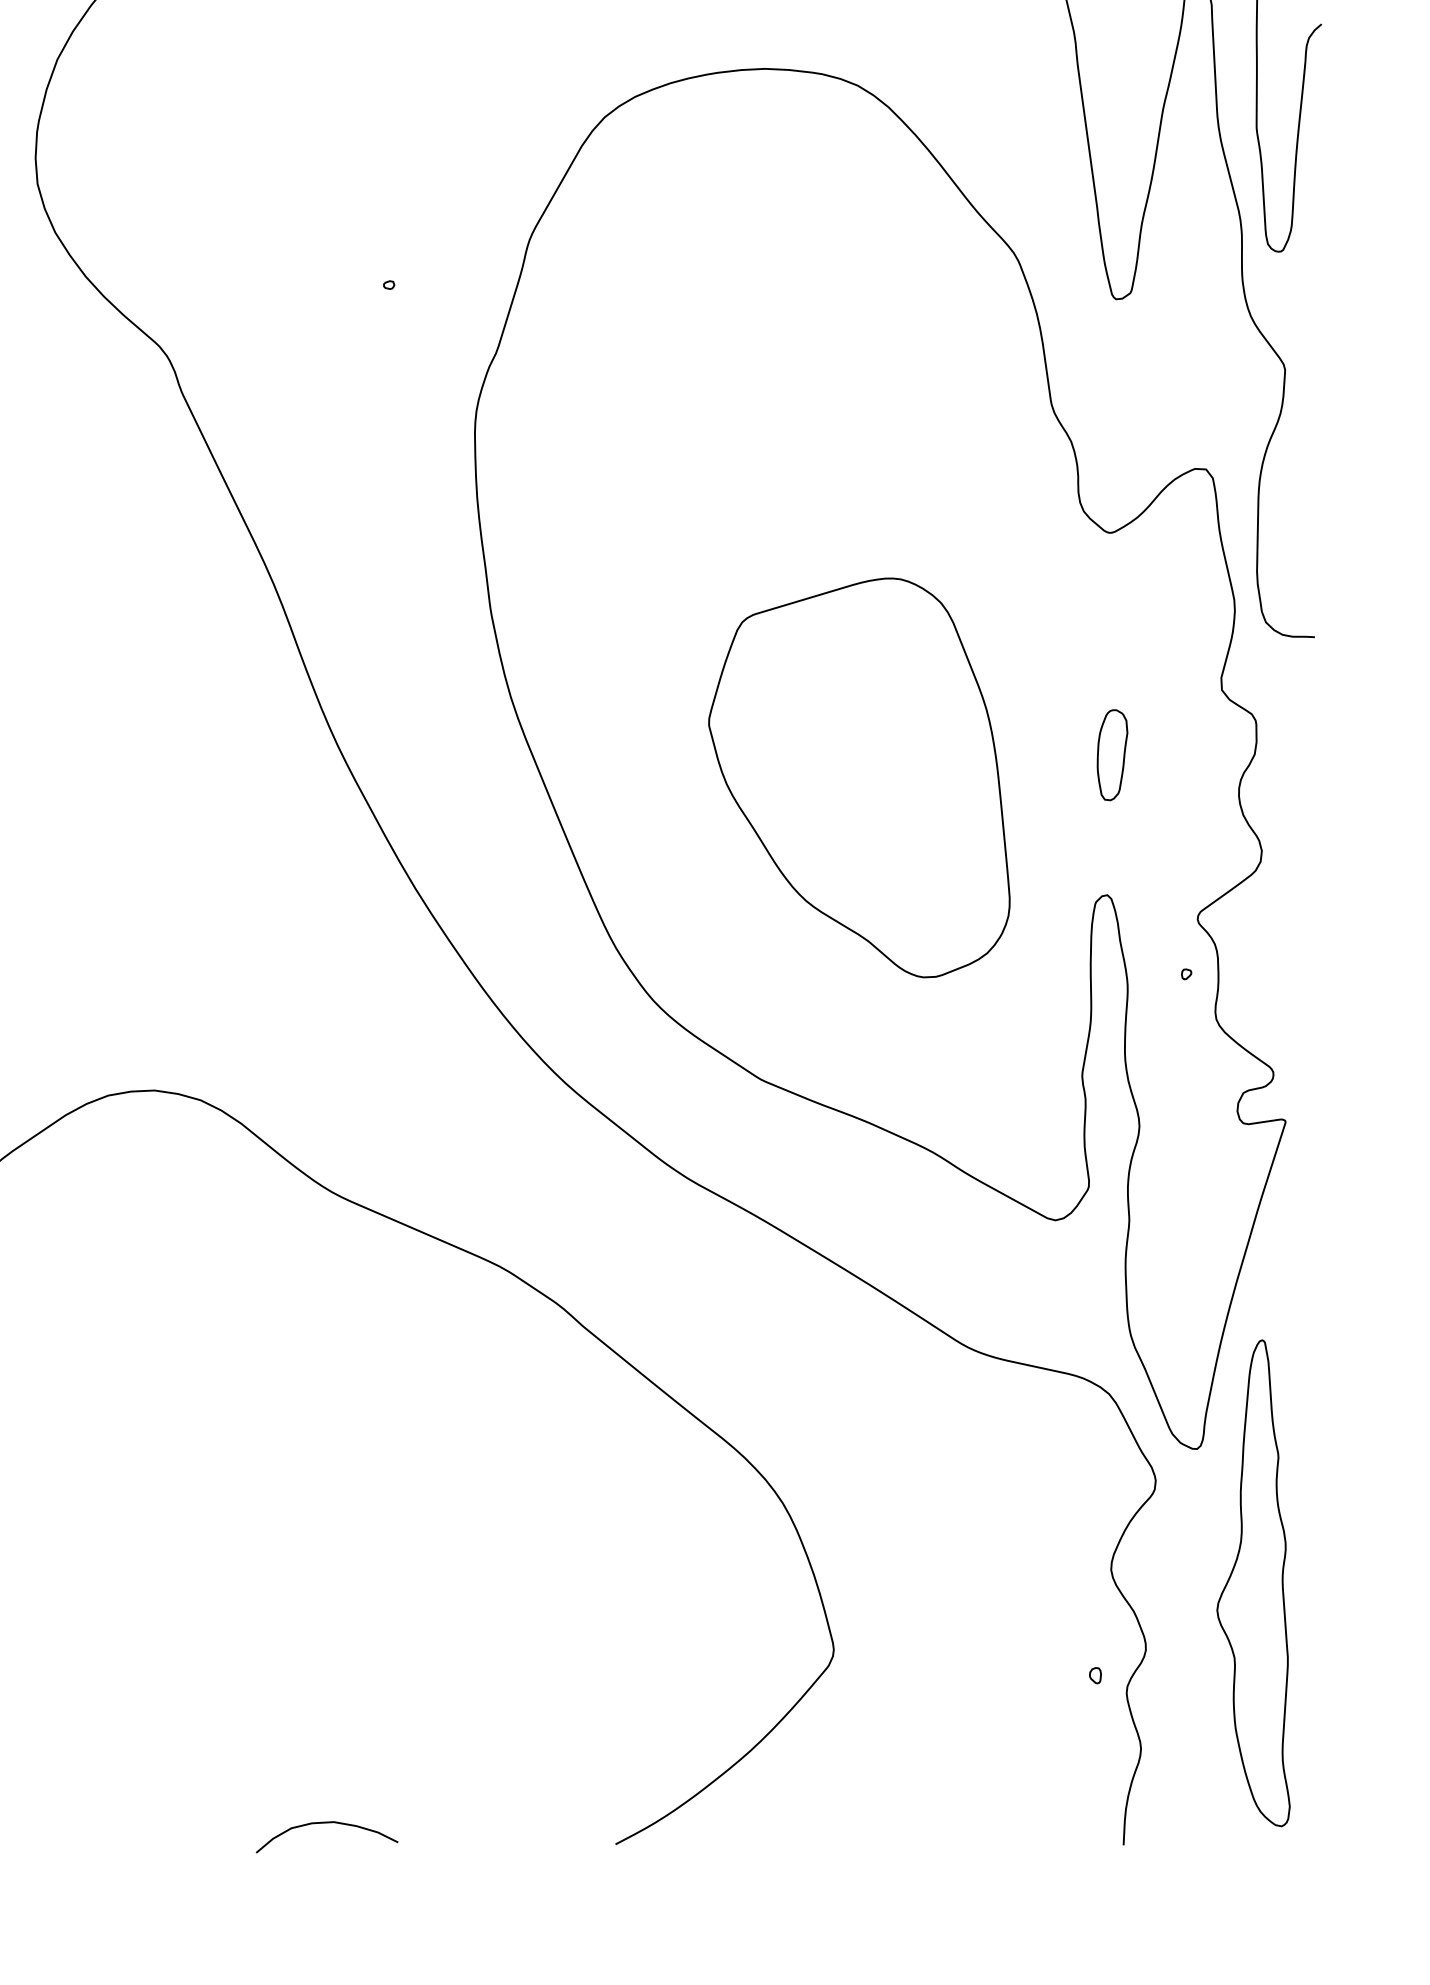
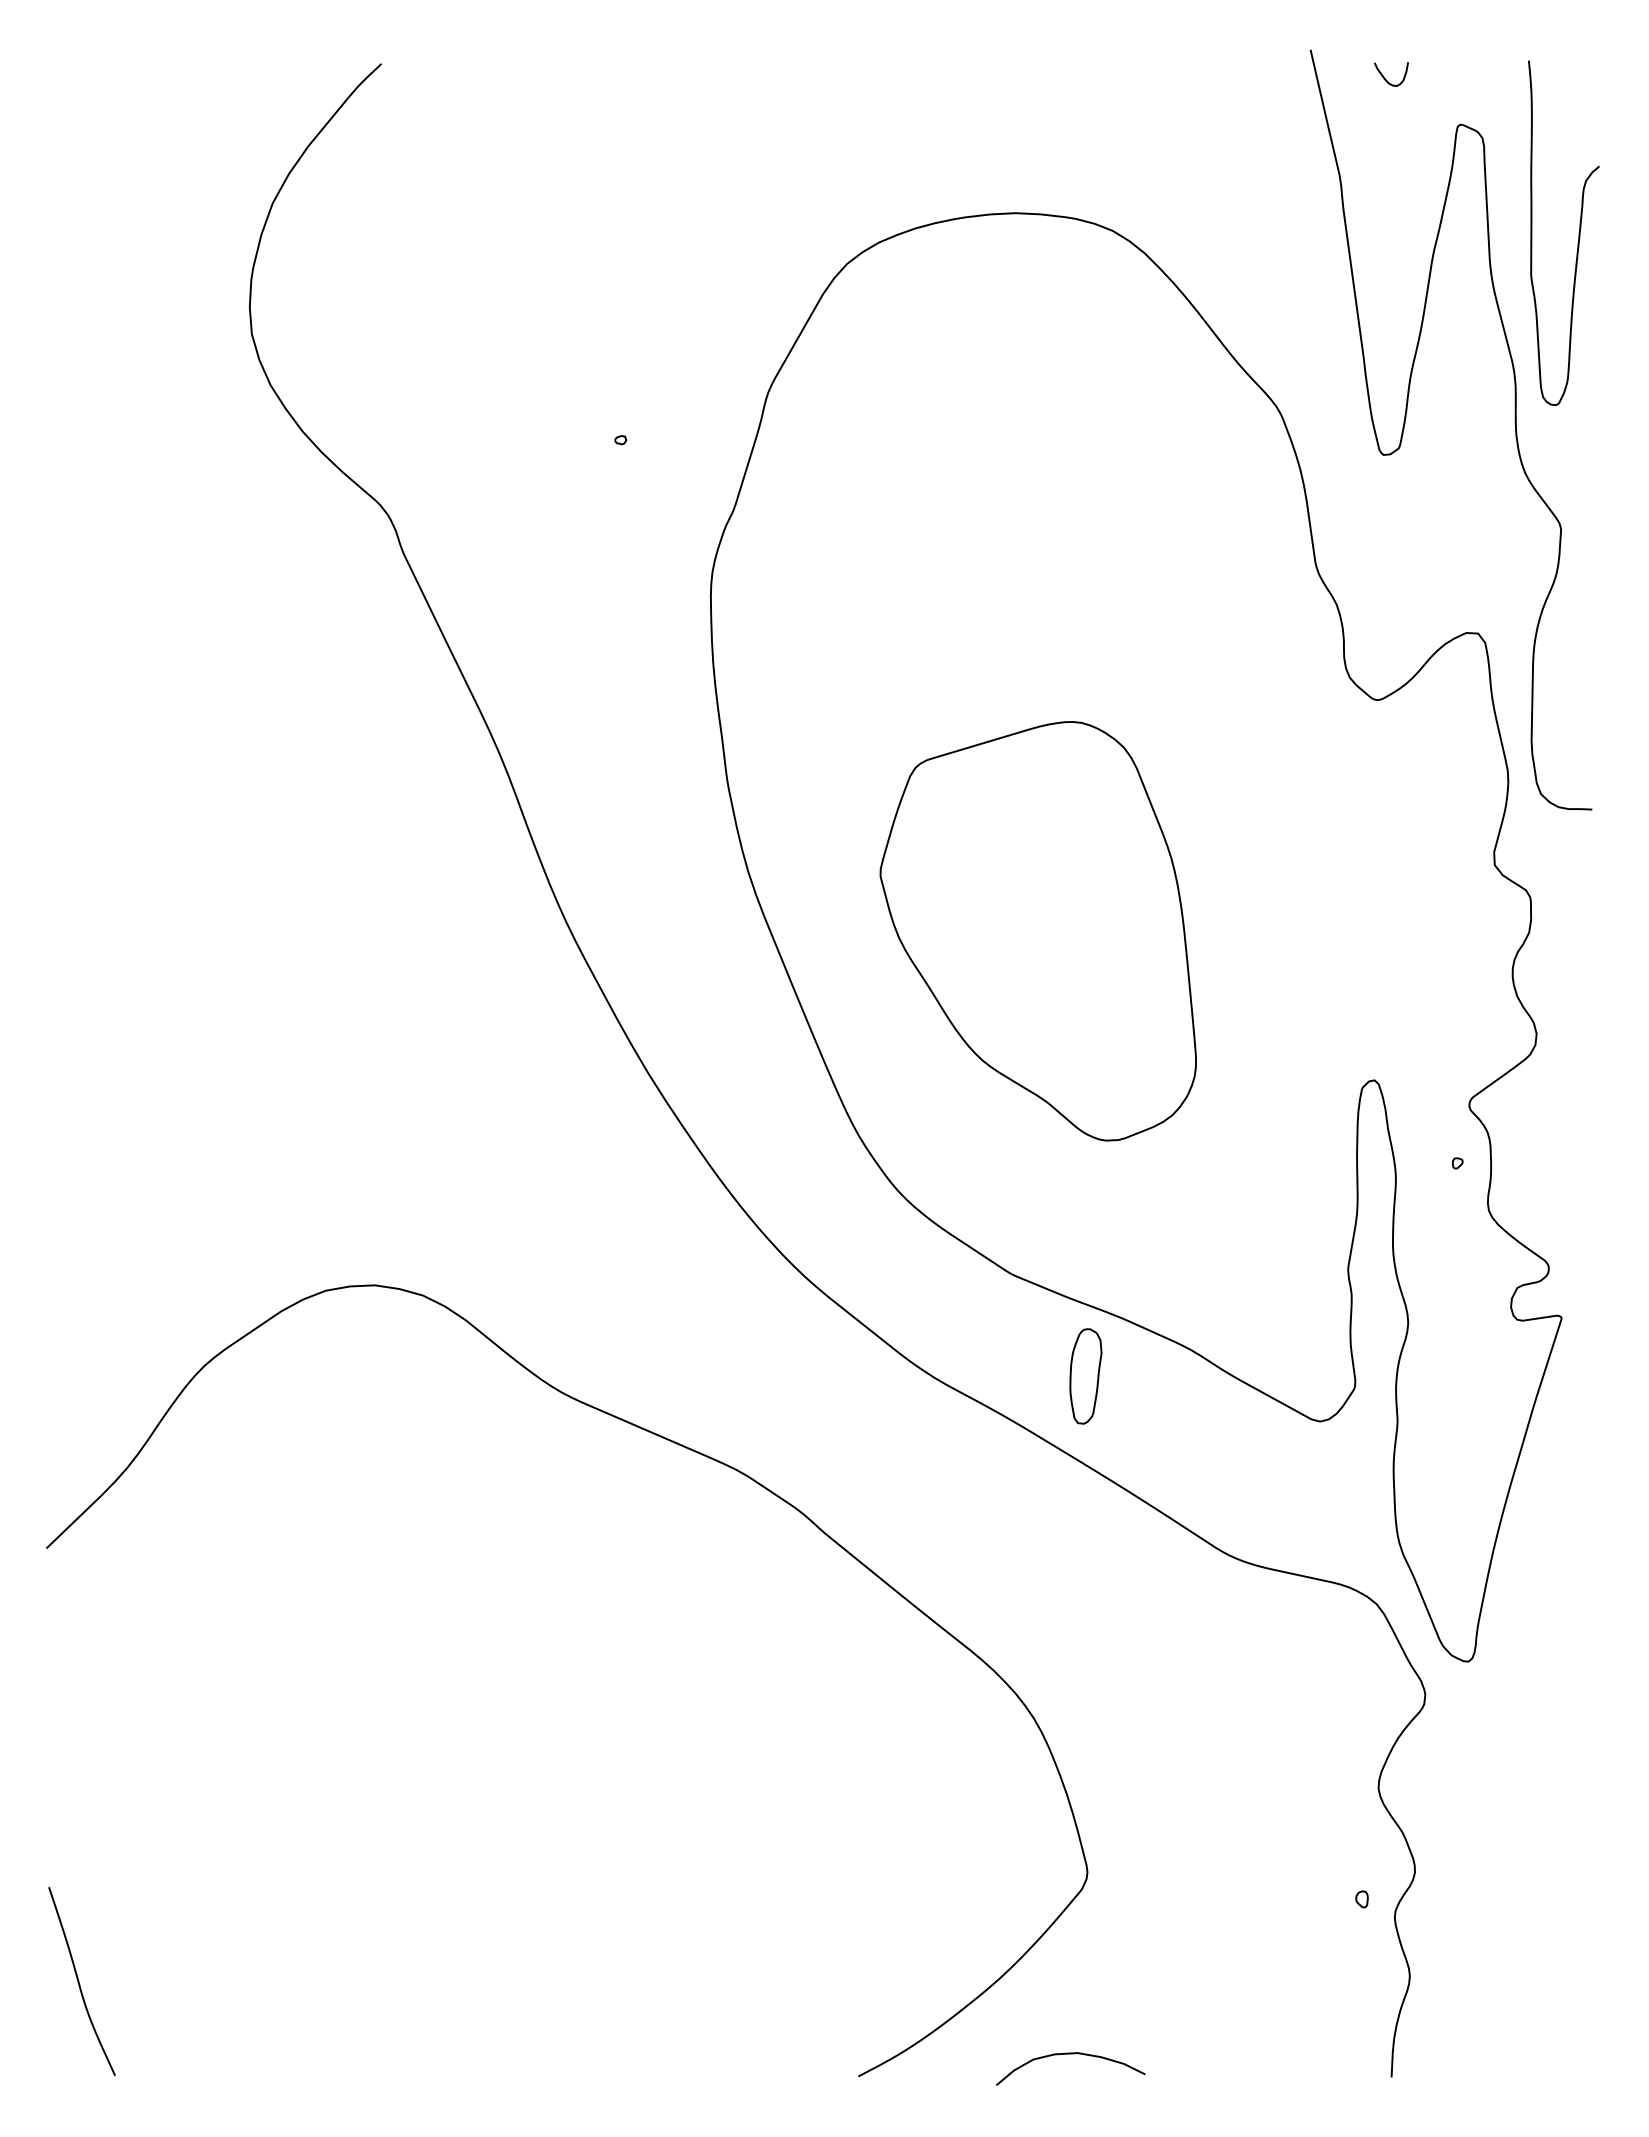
part: (1112, 755) -> (1085, 1376), moved
part: (858, 778) -> (1037, 931), moved
part: (1253, 1583) -> (1527, 1802), removed
curve: (326, 1823) -> (1070, 2054), moved

